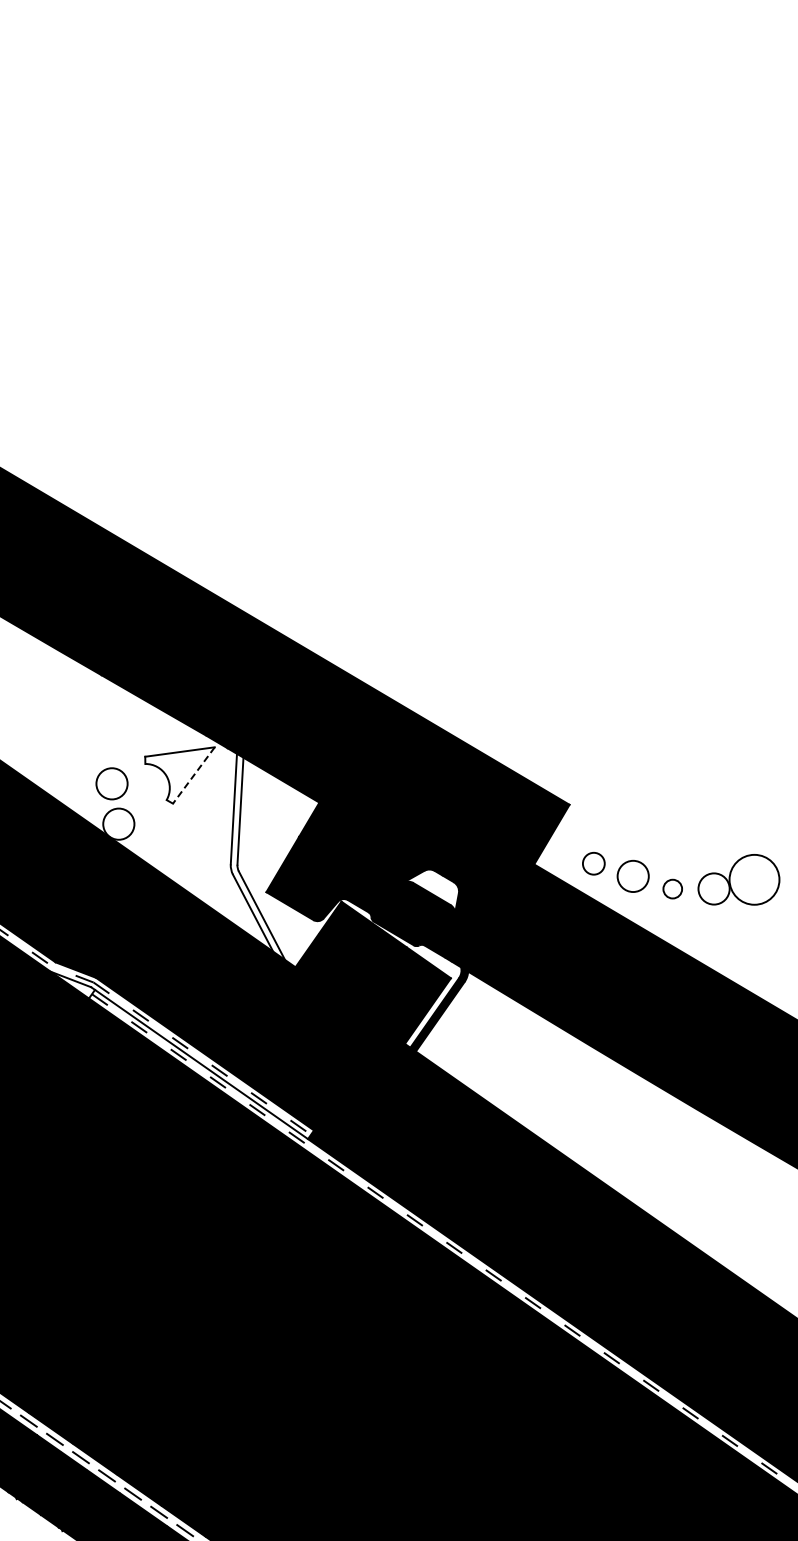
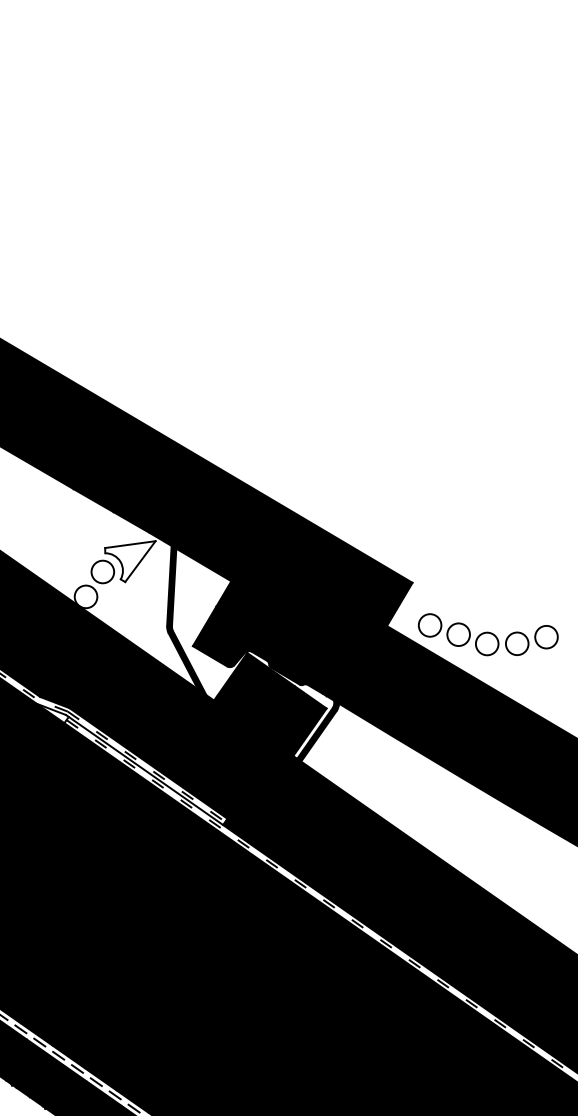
line: (193, 775) -> (140, 561), dashed -> solid
circle: (111, 783) -> (102, 571), moved
fill: (257, 856) -> (186, 620), added
circle: (593, 863) -> (429, 625), size x1.43
circle: (754, 879) -> (546, 636), size x0.62
circle: (672, 888) -> (487, 643), size x1.67
fill: (430, 891) -> (311, 645), added

